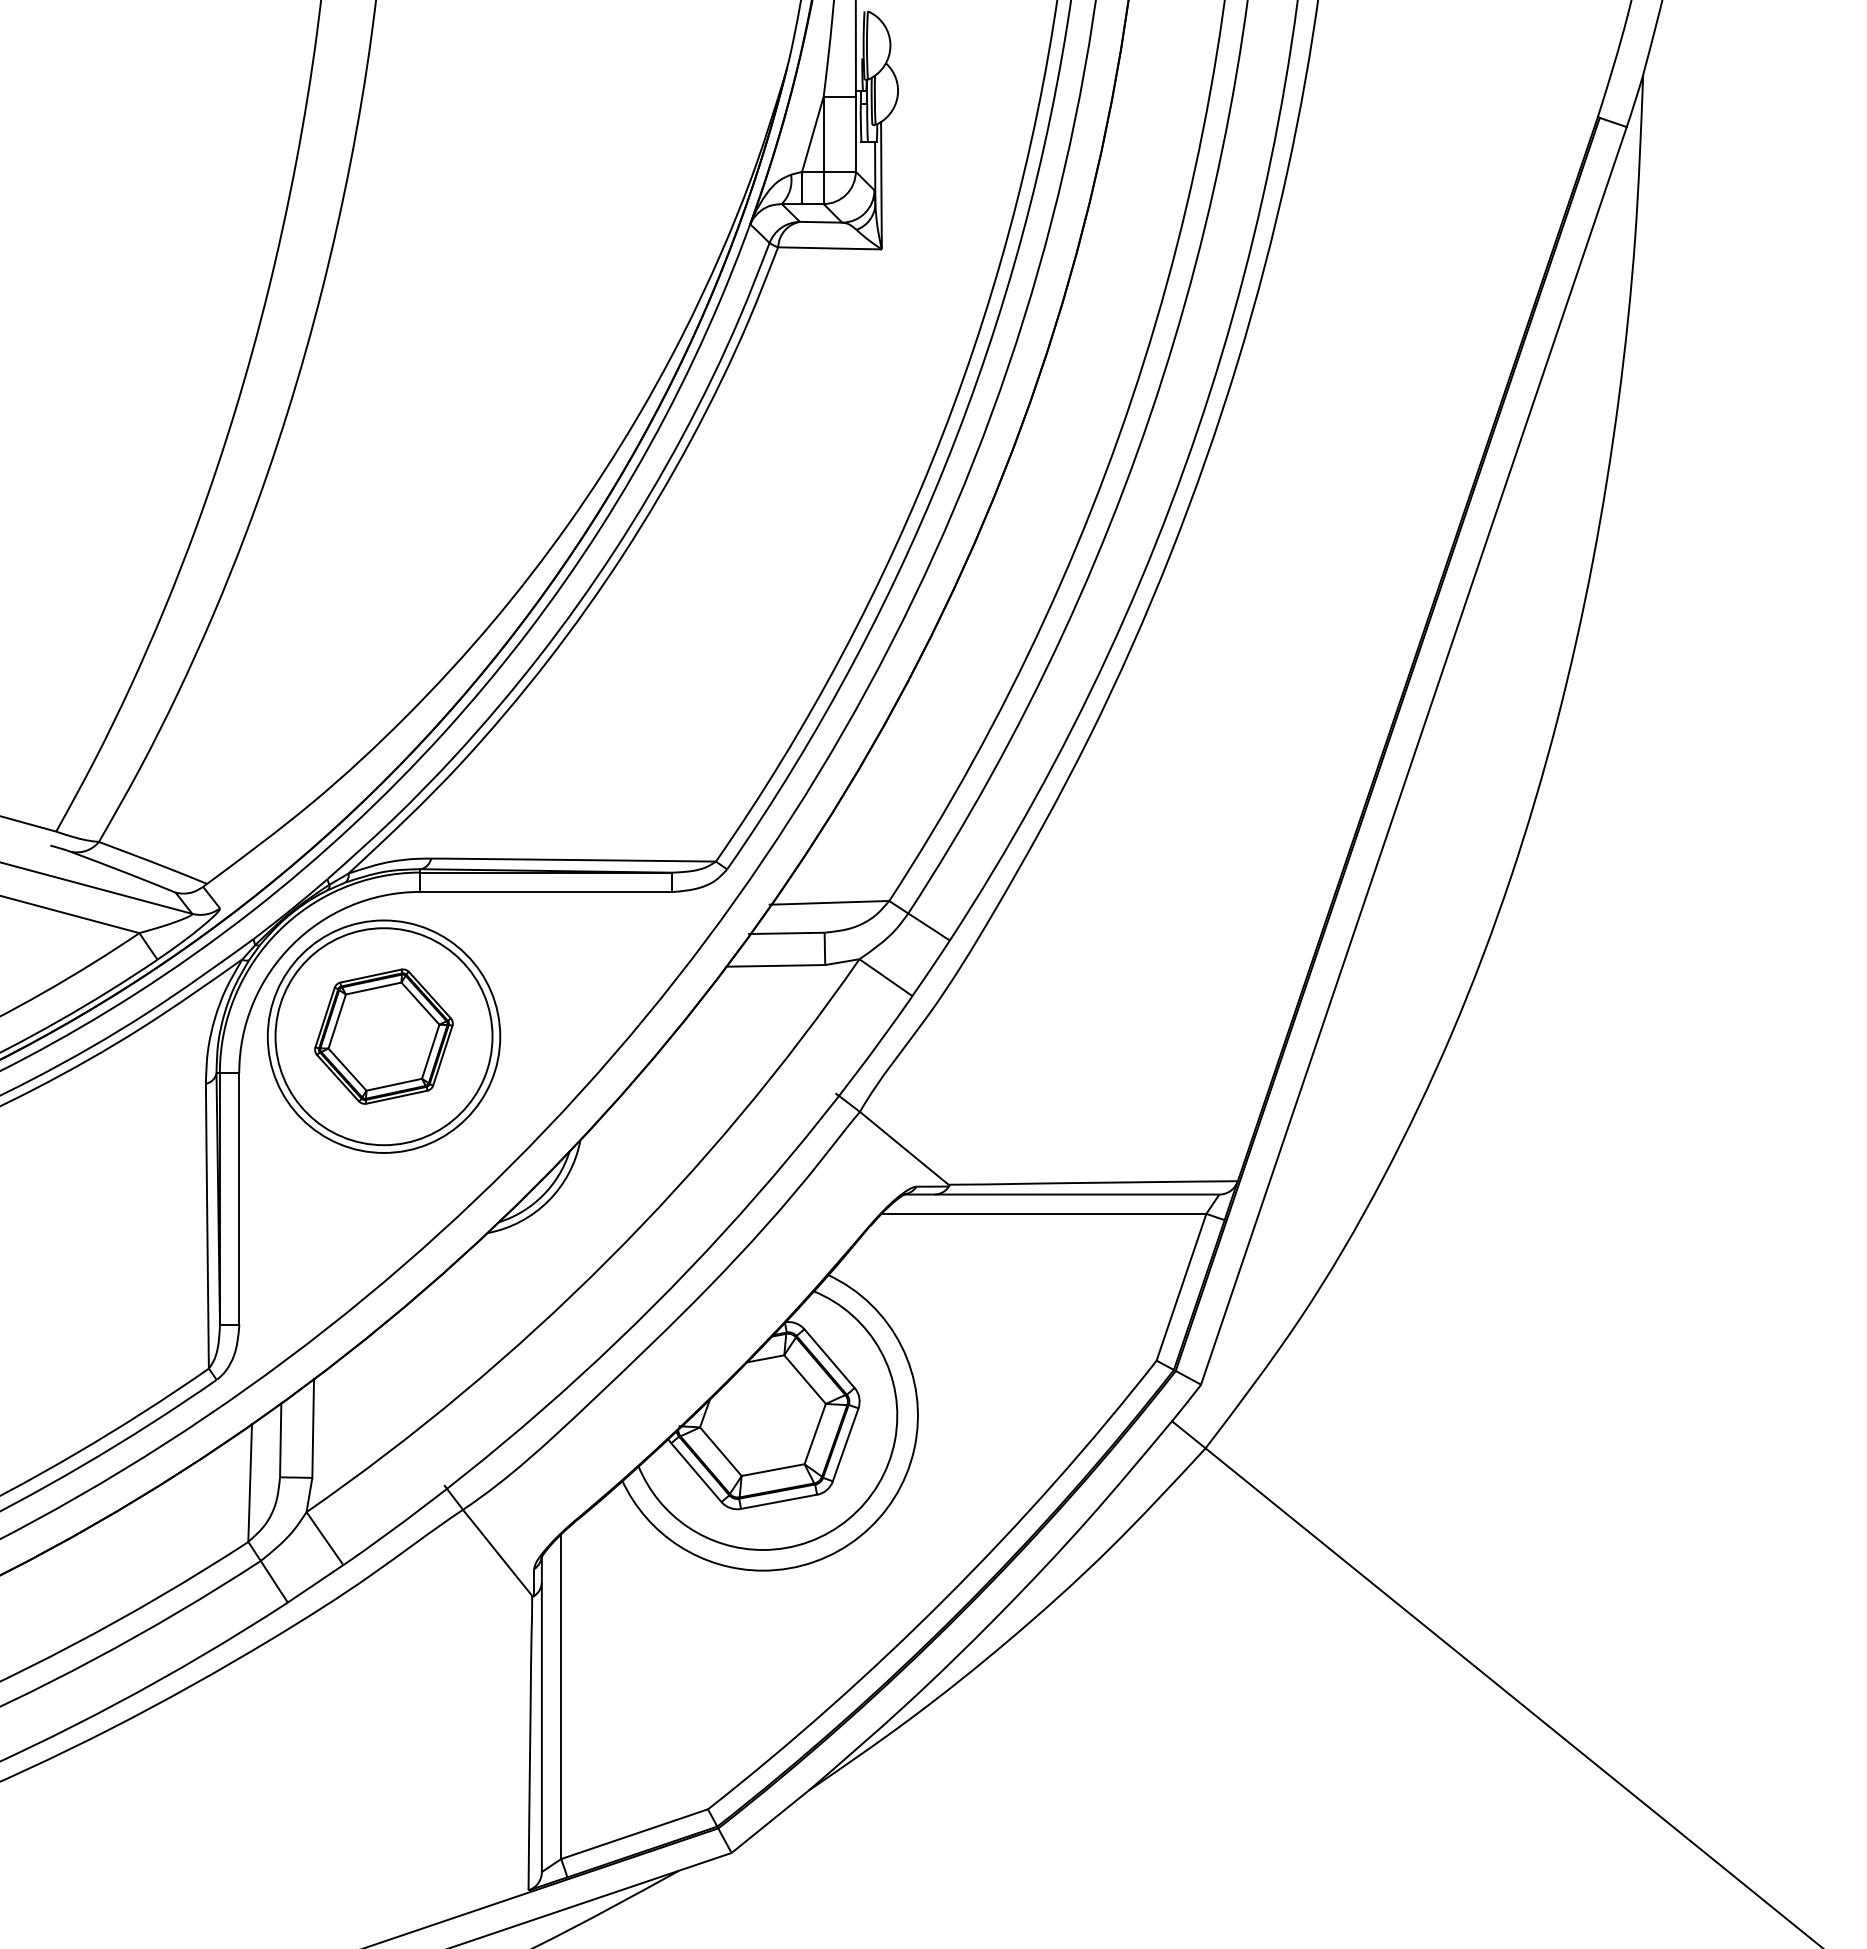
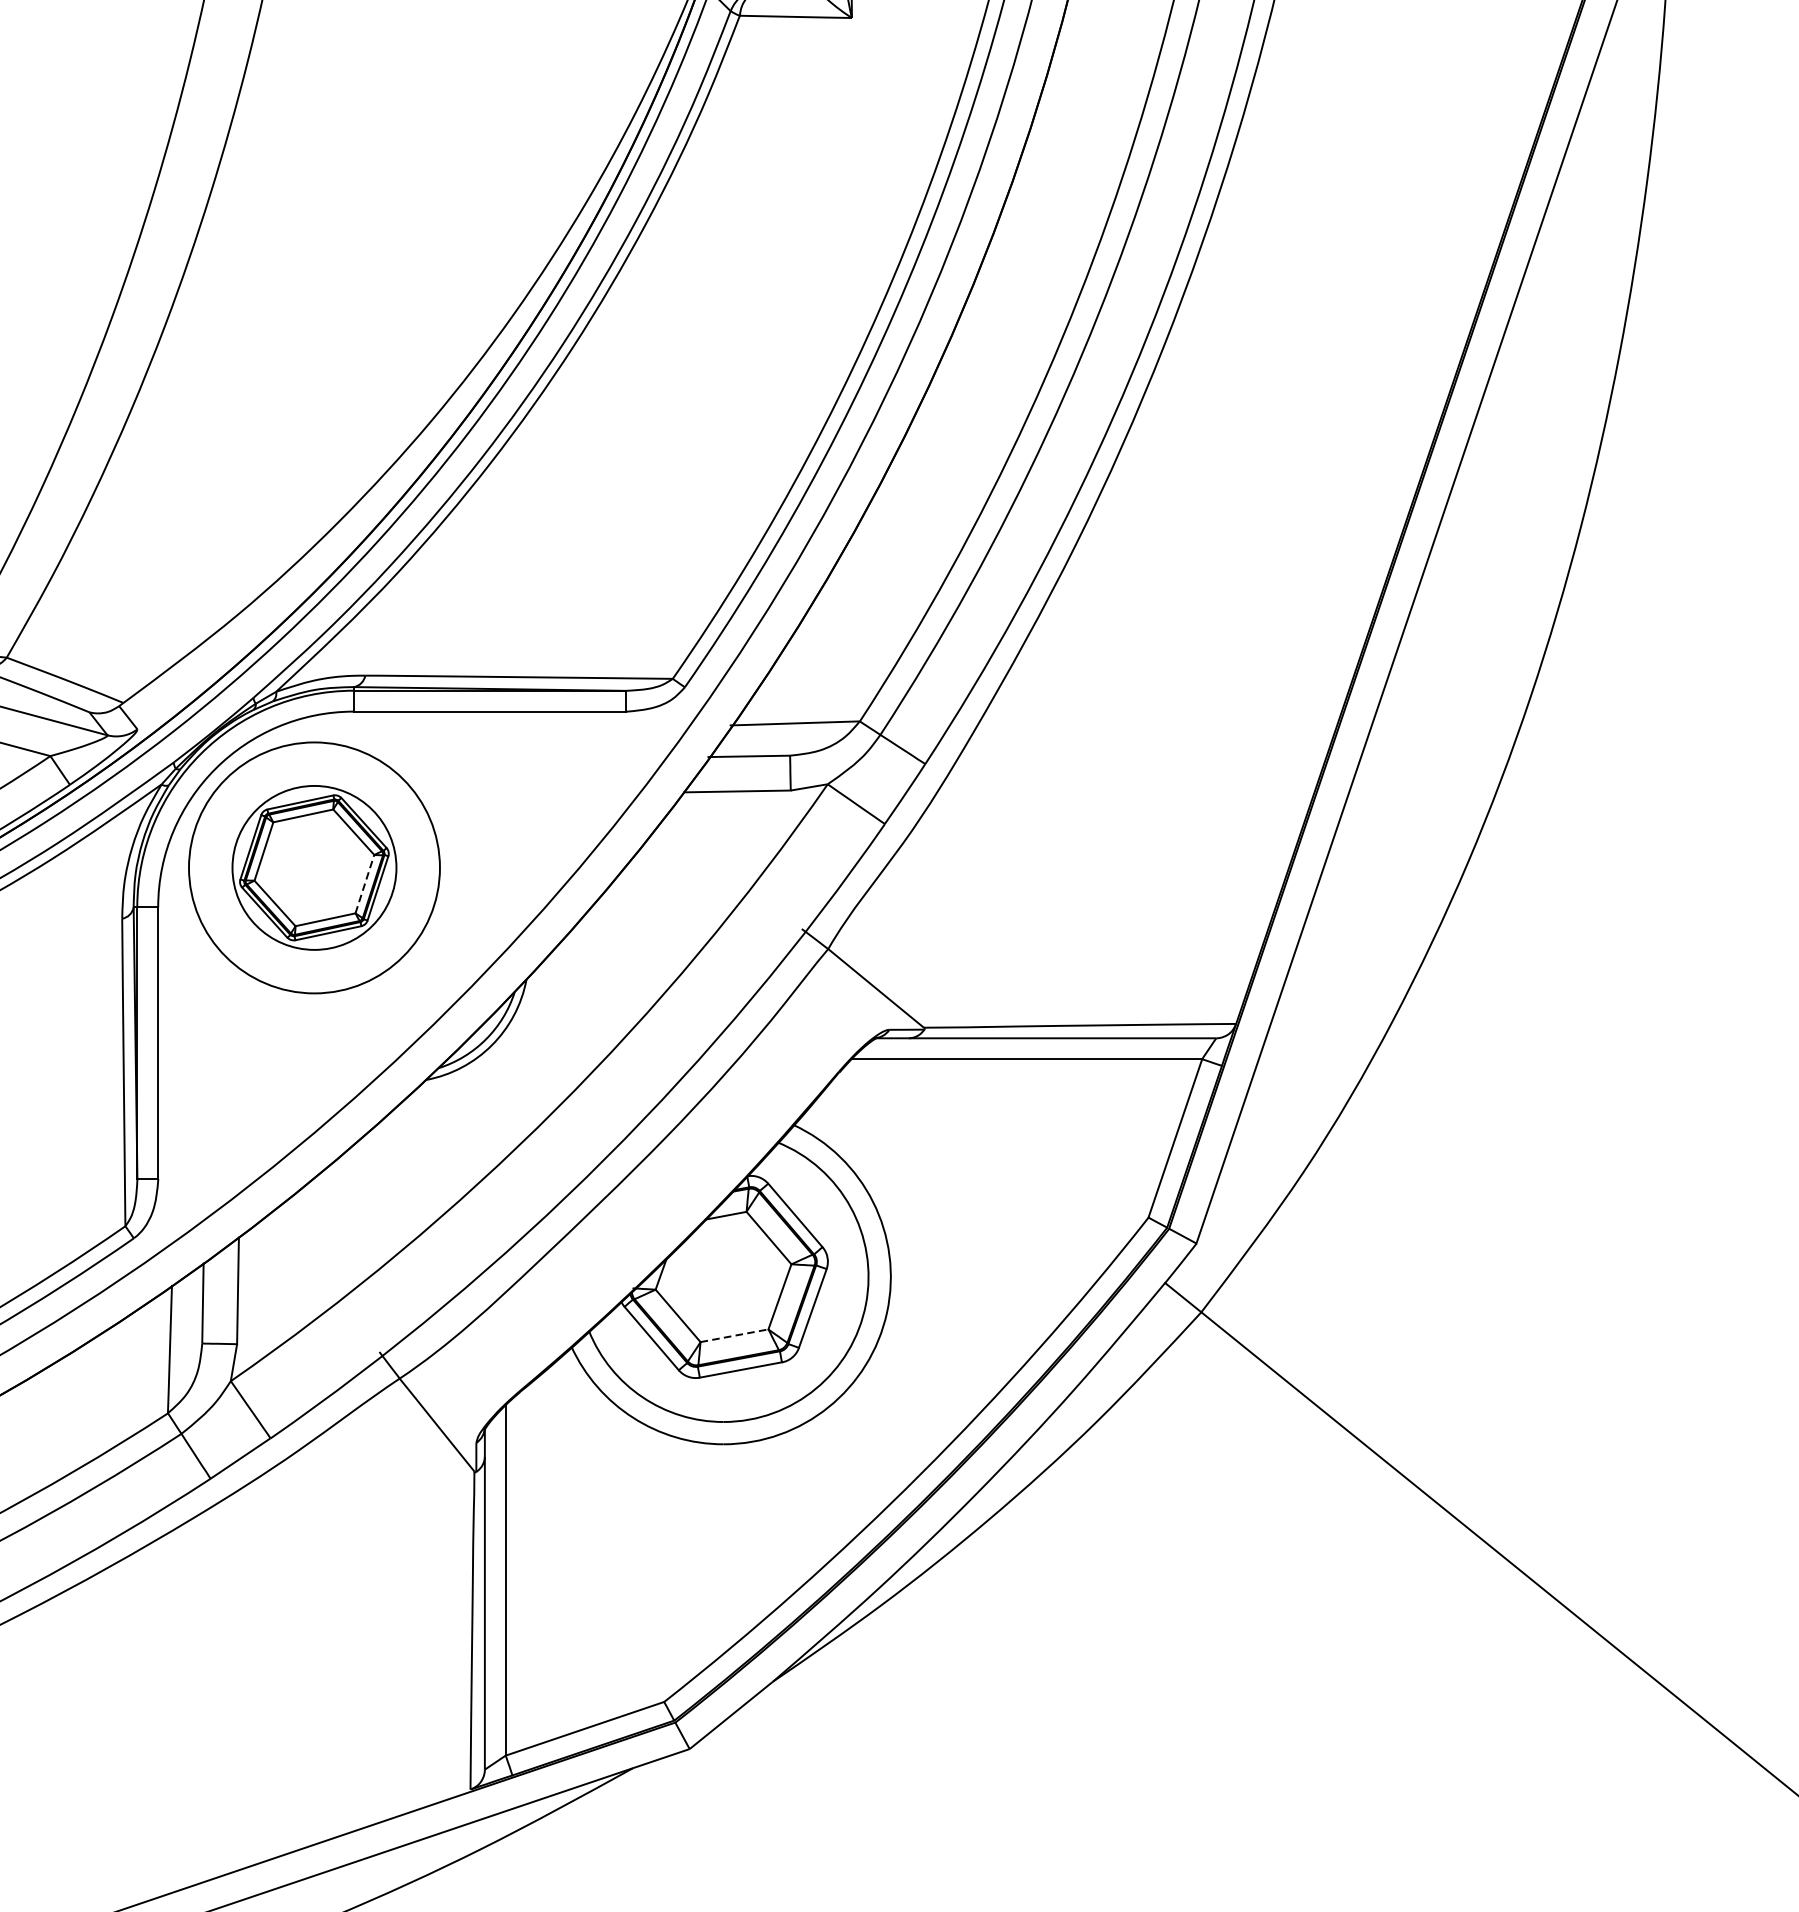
circle: (383, 1036) -> (313, 867), size x0.7
line: (430, 1051) -> (364, 883), solid -> dashed
line: (773, 1470) -> (734, 1336), solid -> dashed

